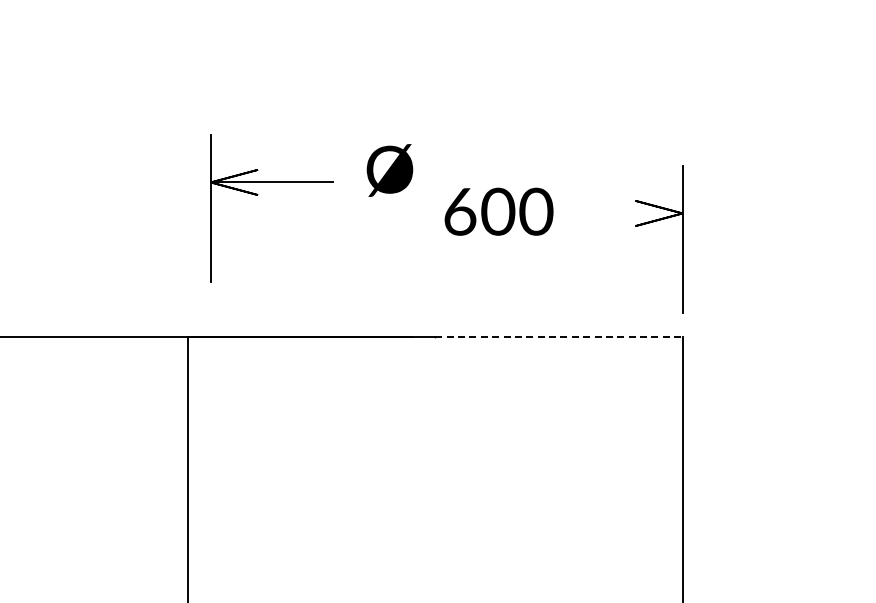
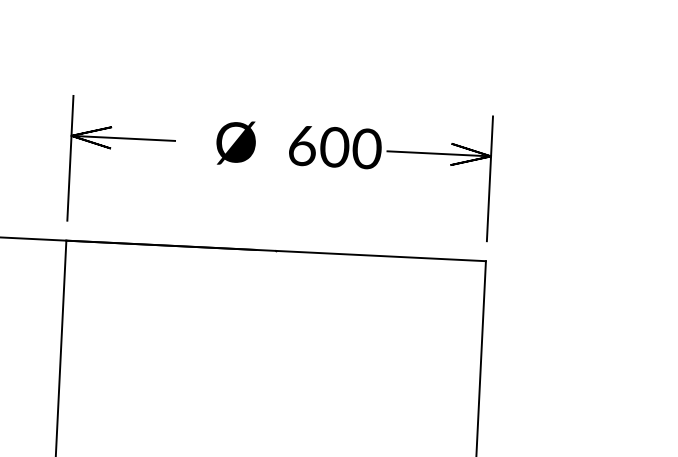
text: (389, 170) -> (235, 143), moved
part: (258, 194) -> (111, 148), moved
line: (621, 213) -> (439, 153), added
line: (558, 337) -> (380, 256), dashed -> solid

